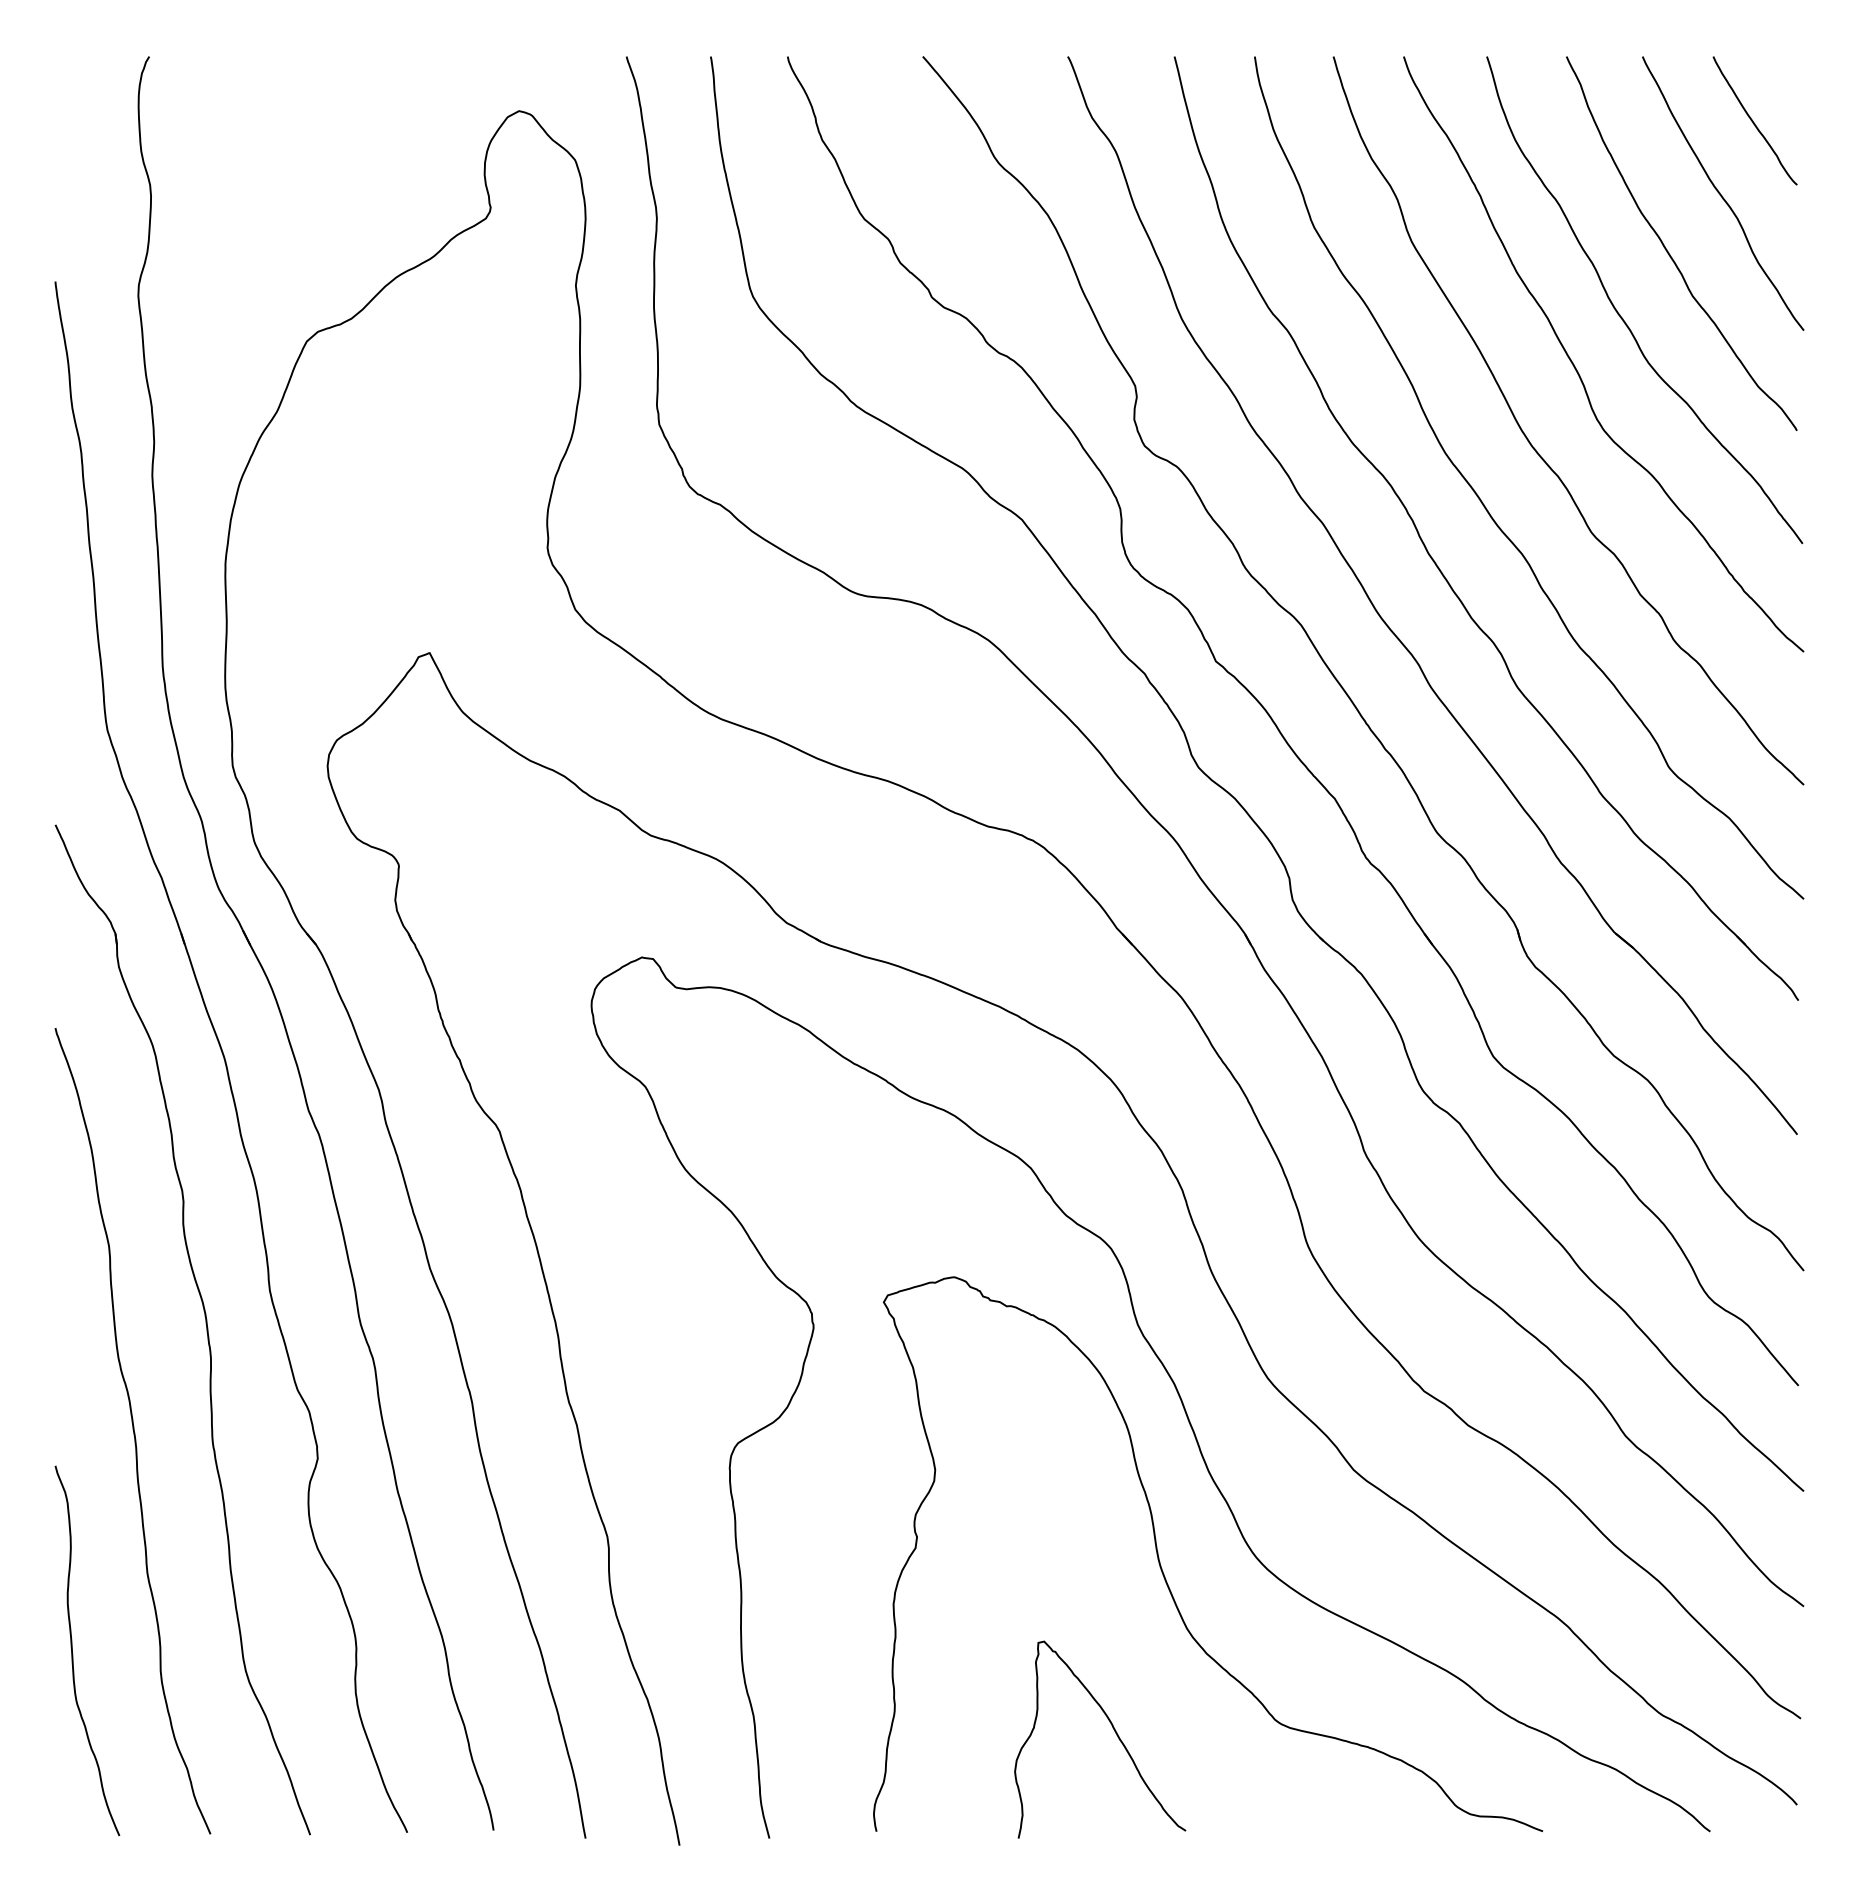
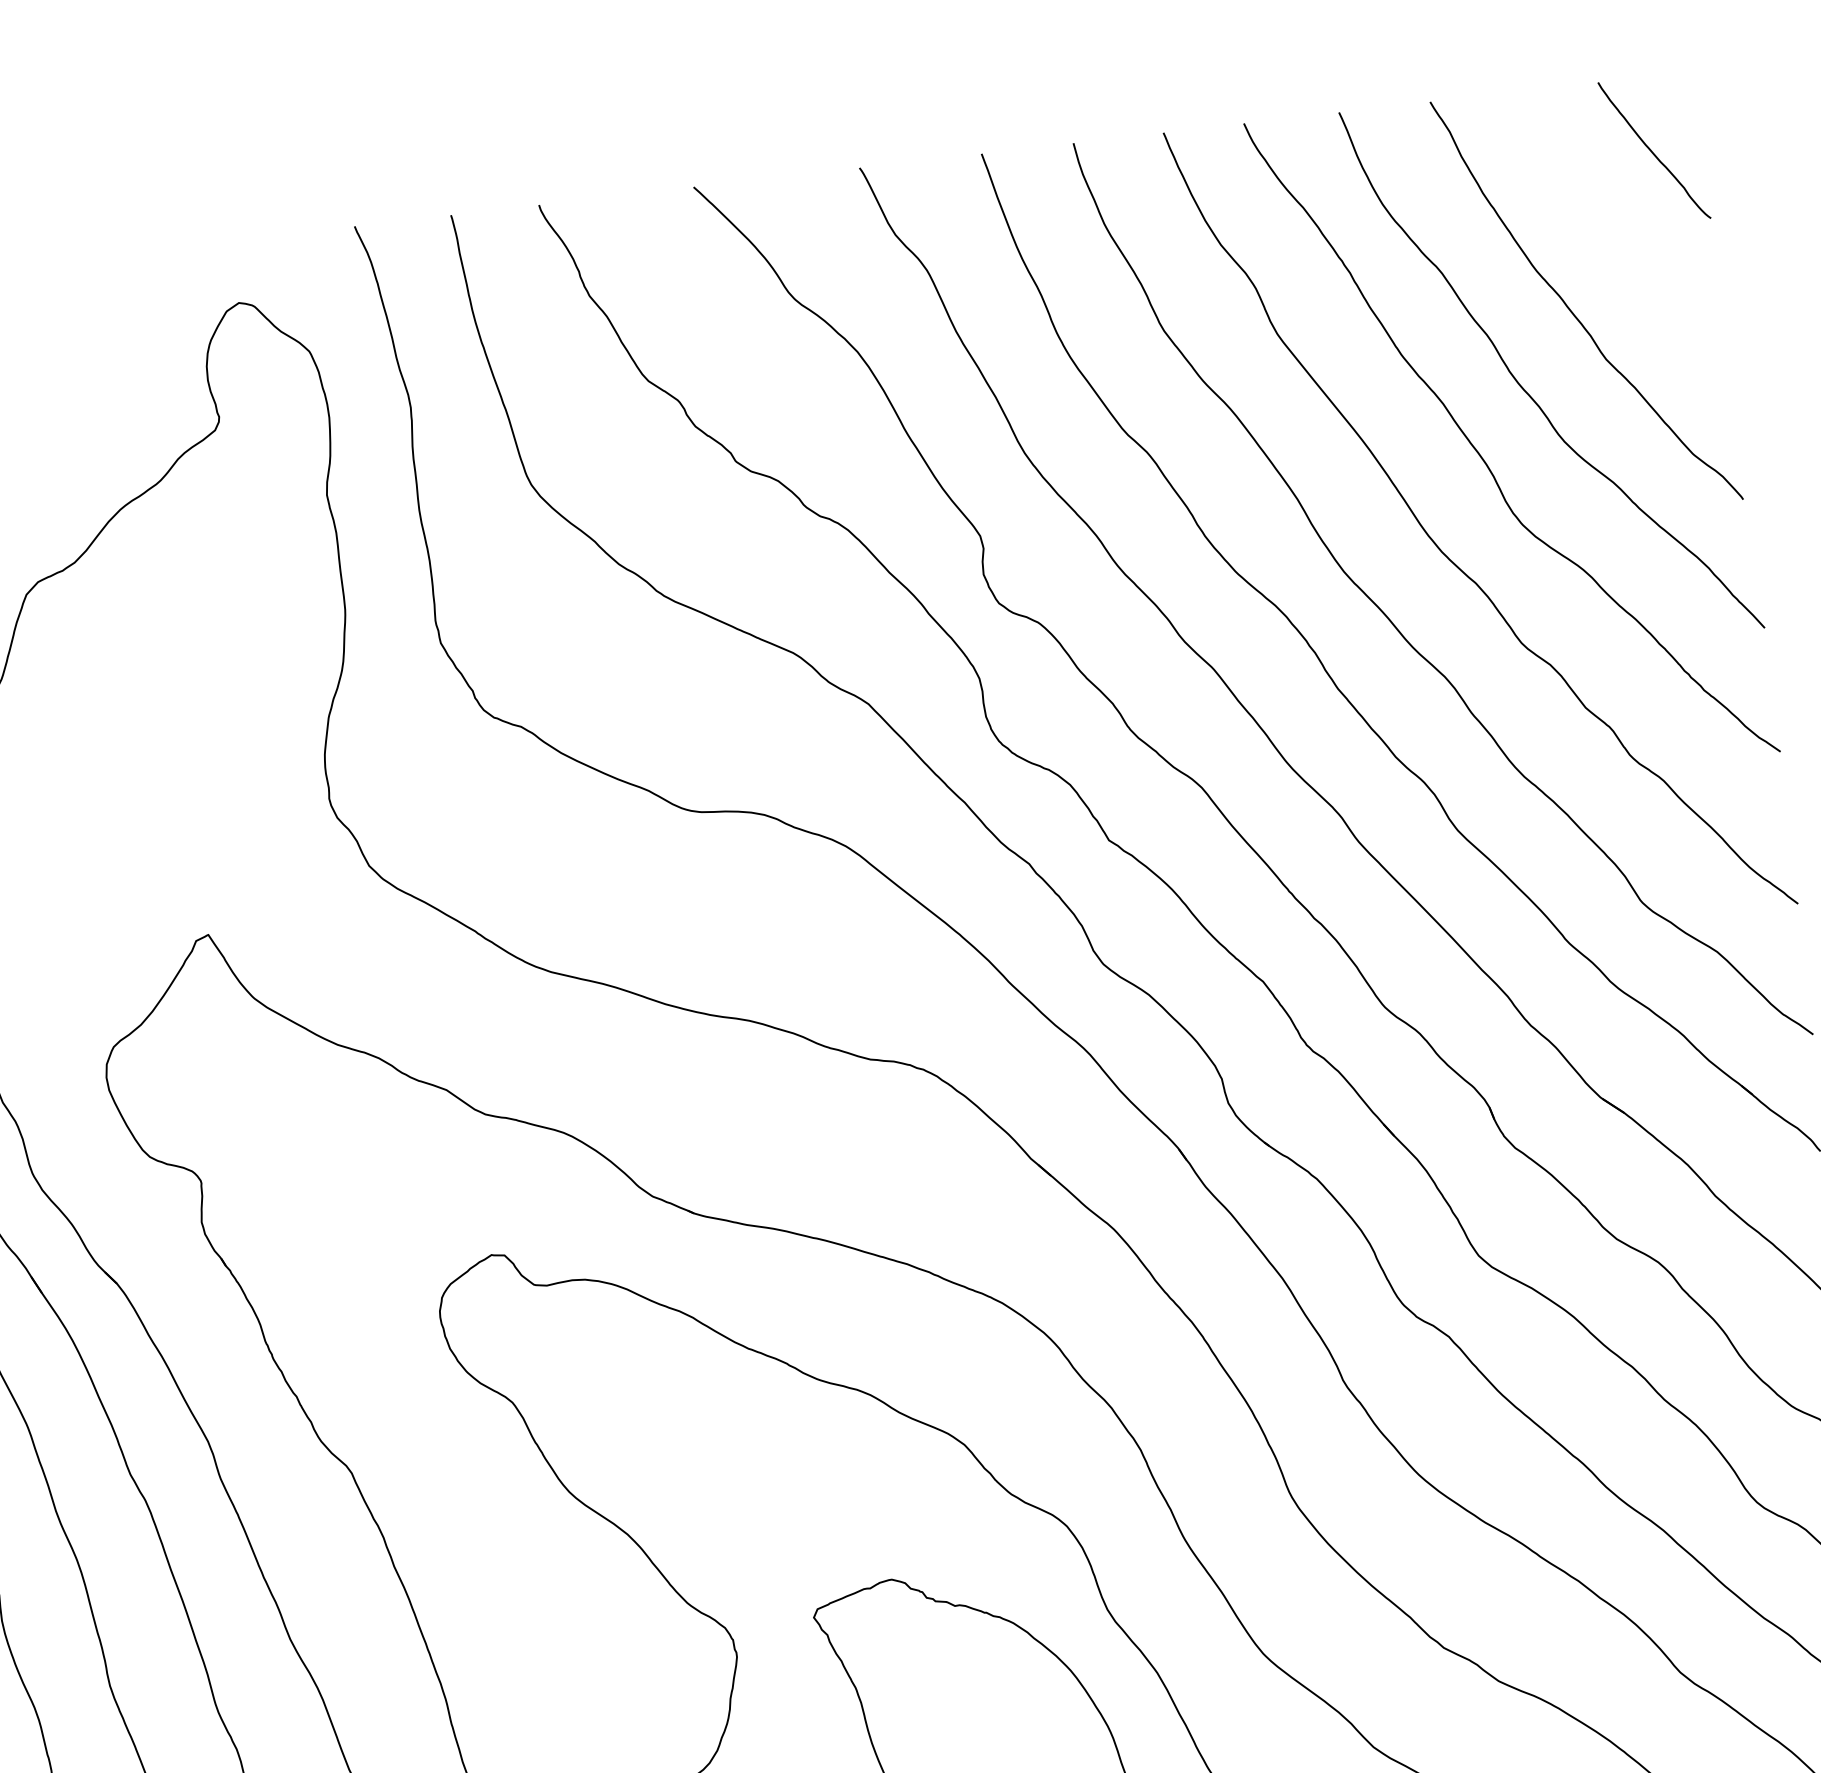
curve: (1721, 194) -> (1625, 239), removed

